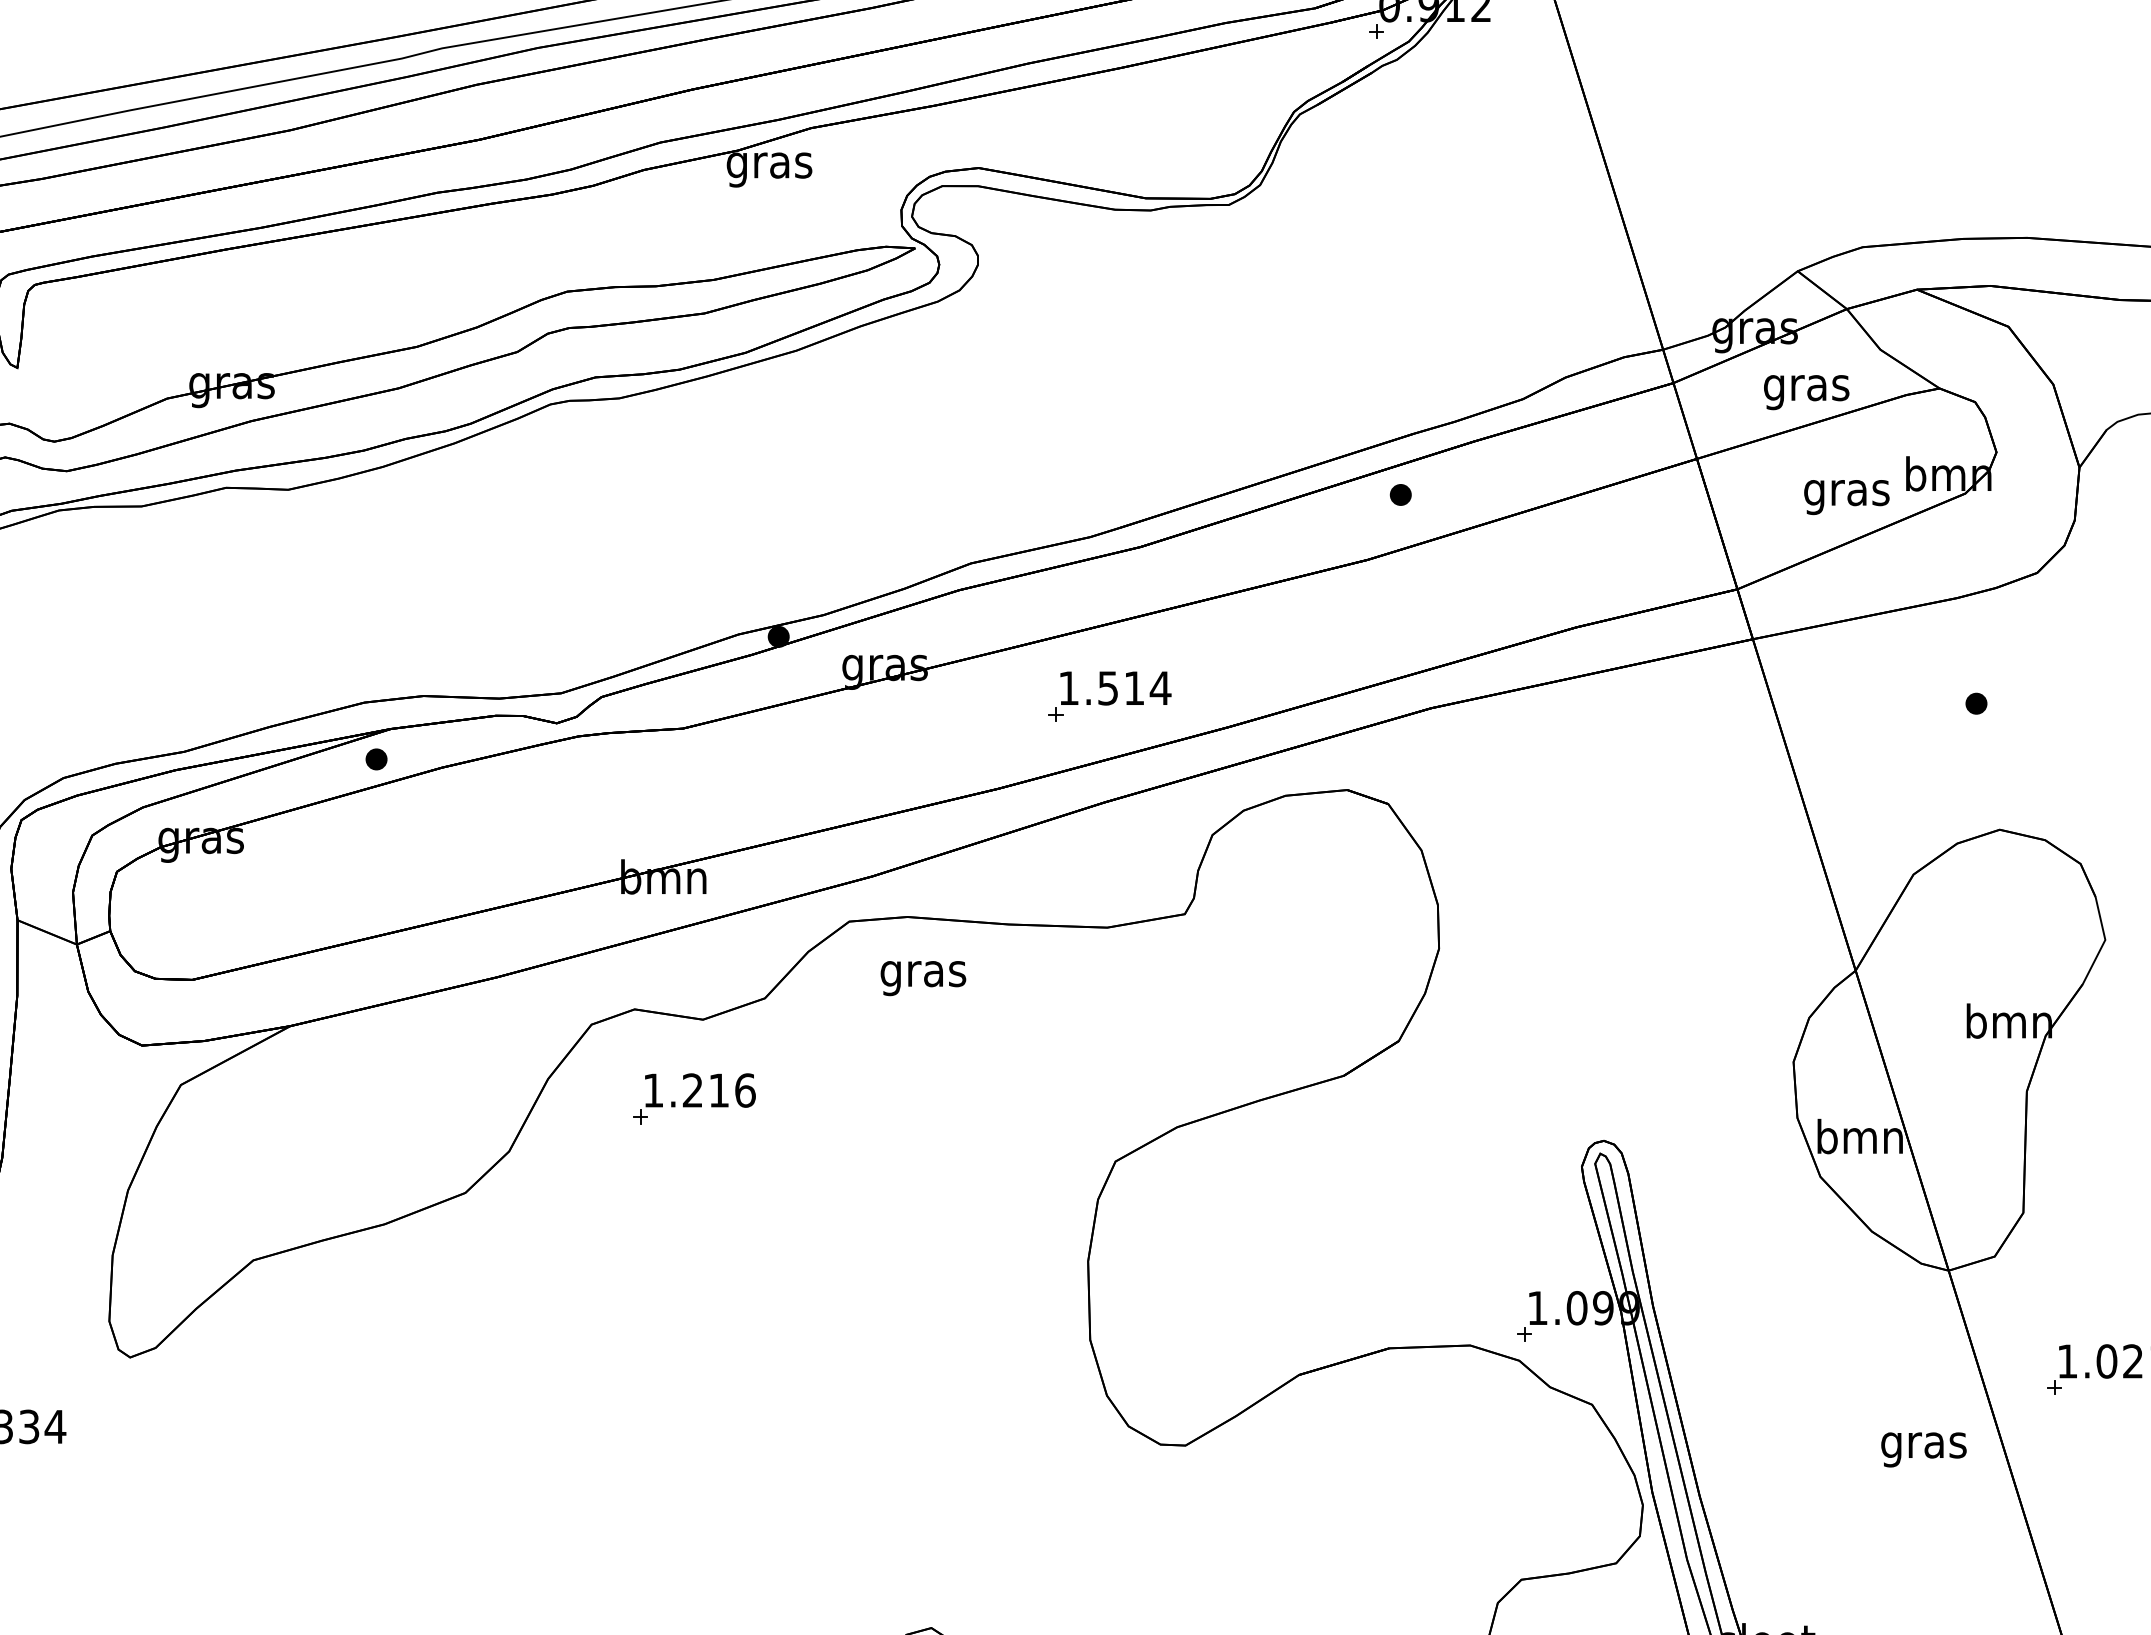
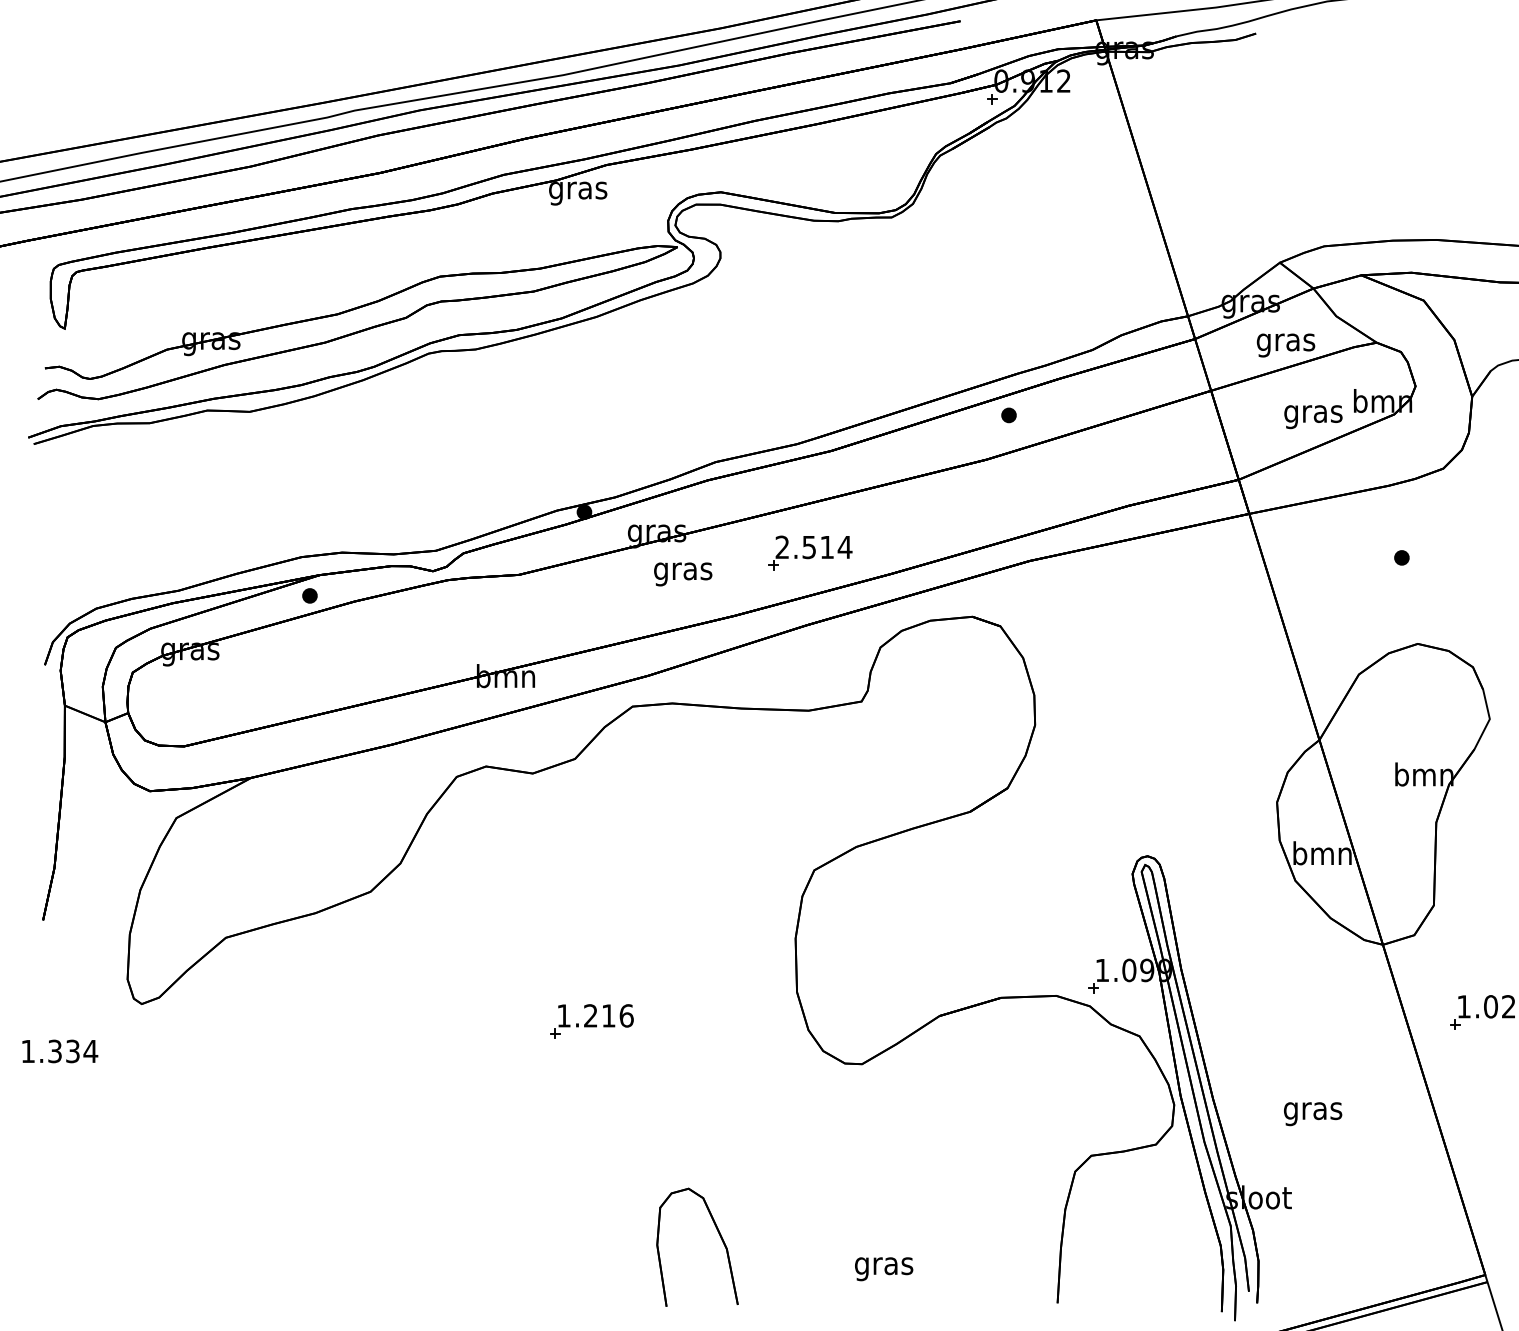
text: (1067, 687) -> (781, 546), 1.514 -> 2.514
text: (923, 978) -> (683, 574), moved
part: (693, 1098) -> (591, 1021), moved
text: (1924, 1450) -> (1313, 1114), moved

